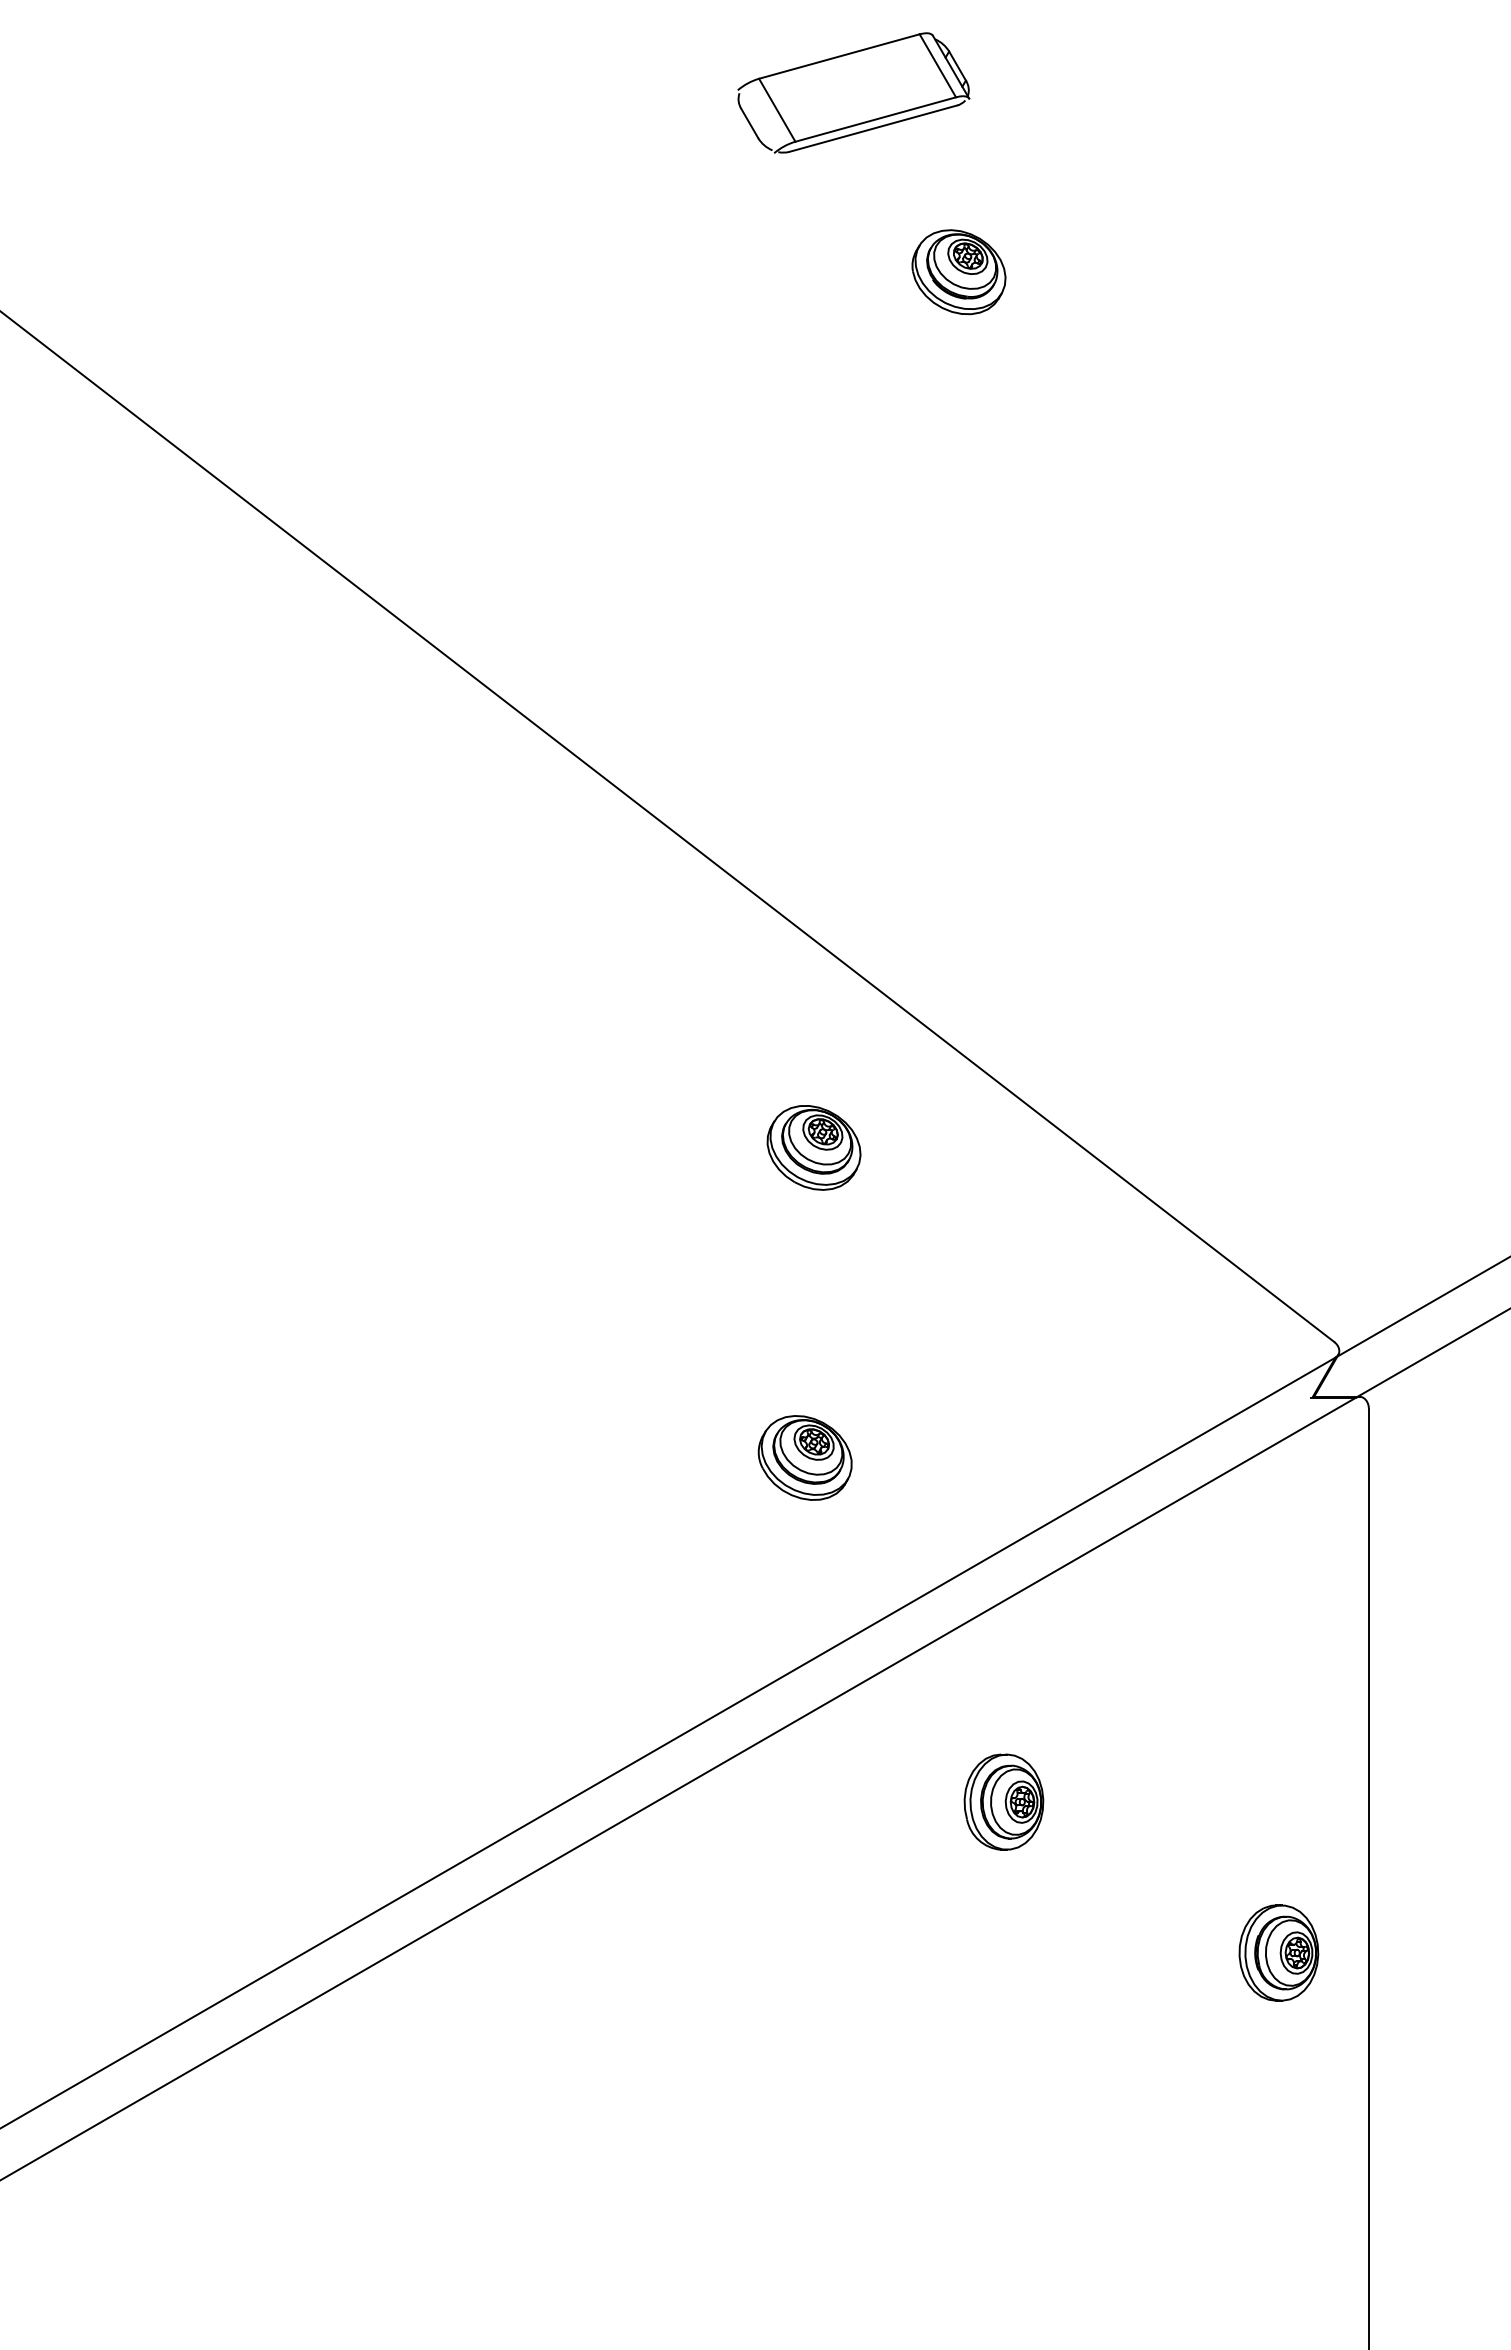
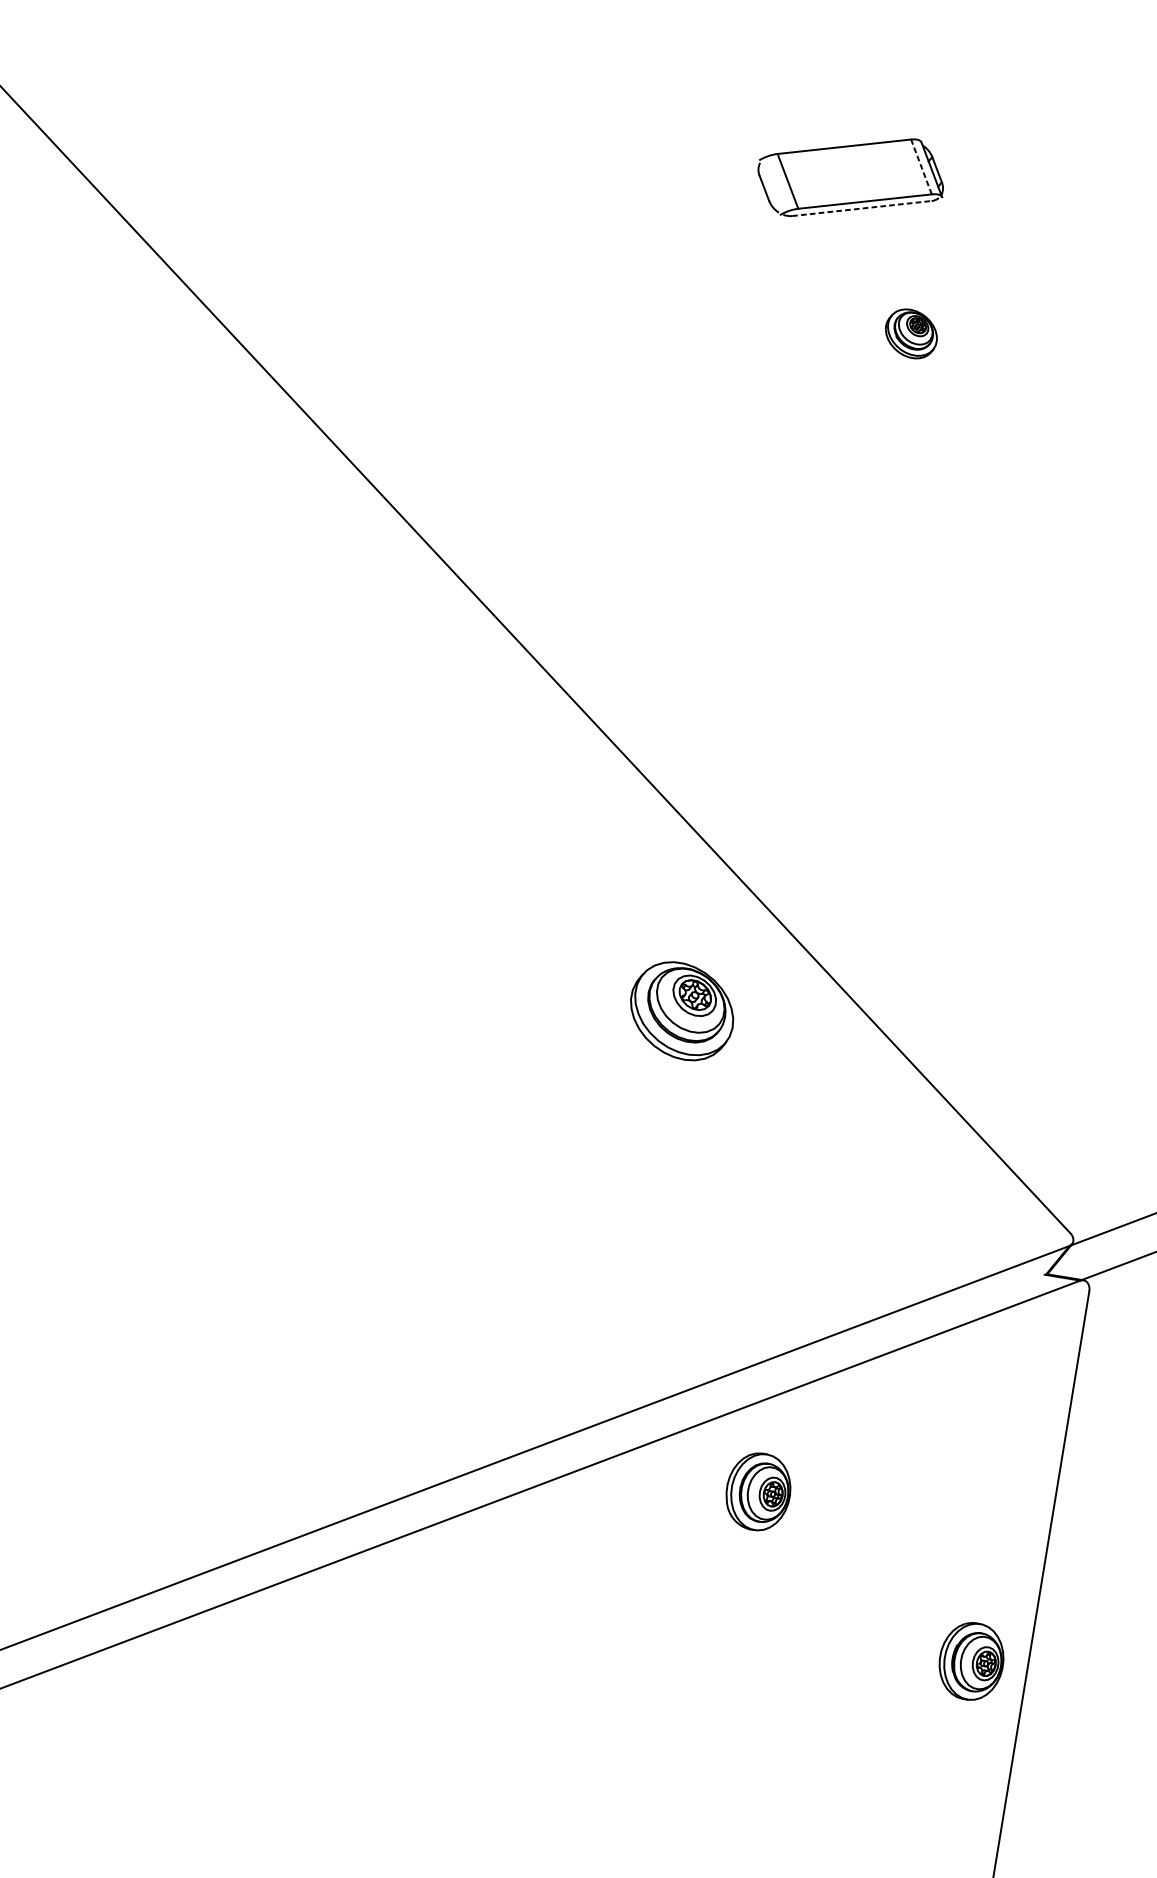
line: (937, 65) -> (921, 166), solid -> dashed
line: (873, 128) -> (862, 208), solid -> dashed
part: (958, 272) -> (910, 334), size x0.7
part: (813, 1147) -> (681, 1010), size x1.4
part: (804, 1457) -> (634, 1256), removed
part: (1003, 1801) -> (758, 1491), moved
part: (1278, 1952) -> (971, 1660), moved

